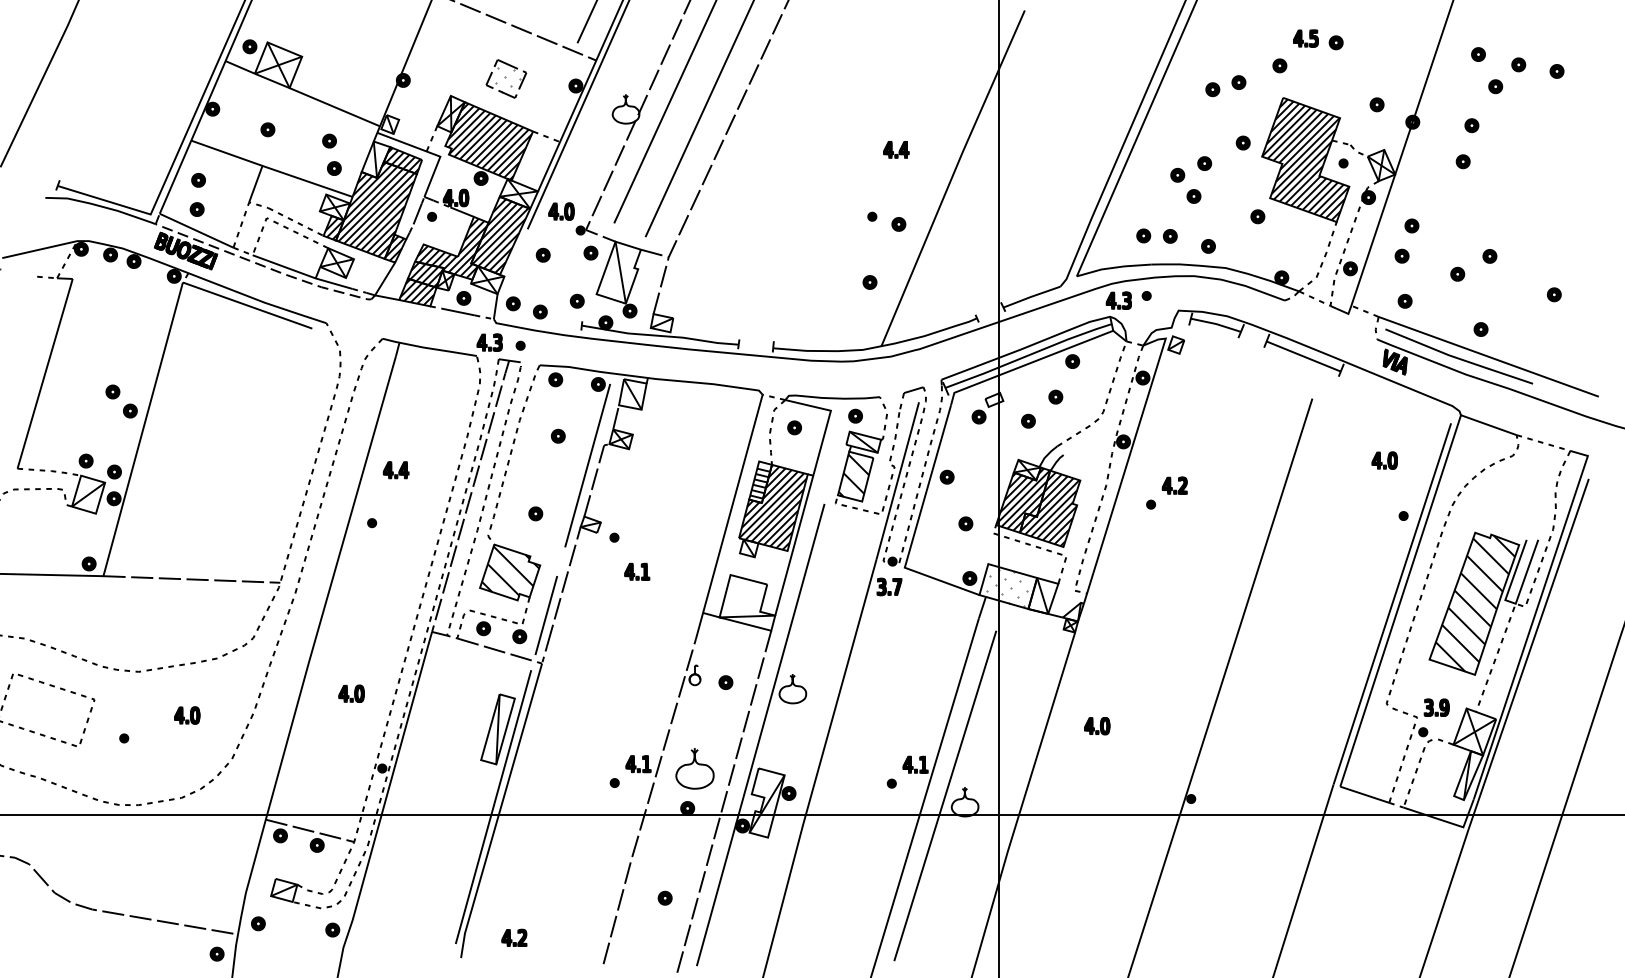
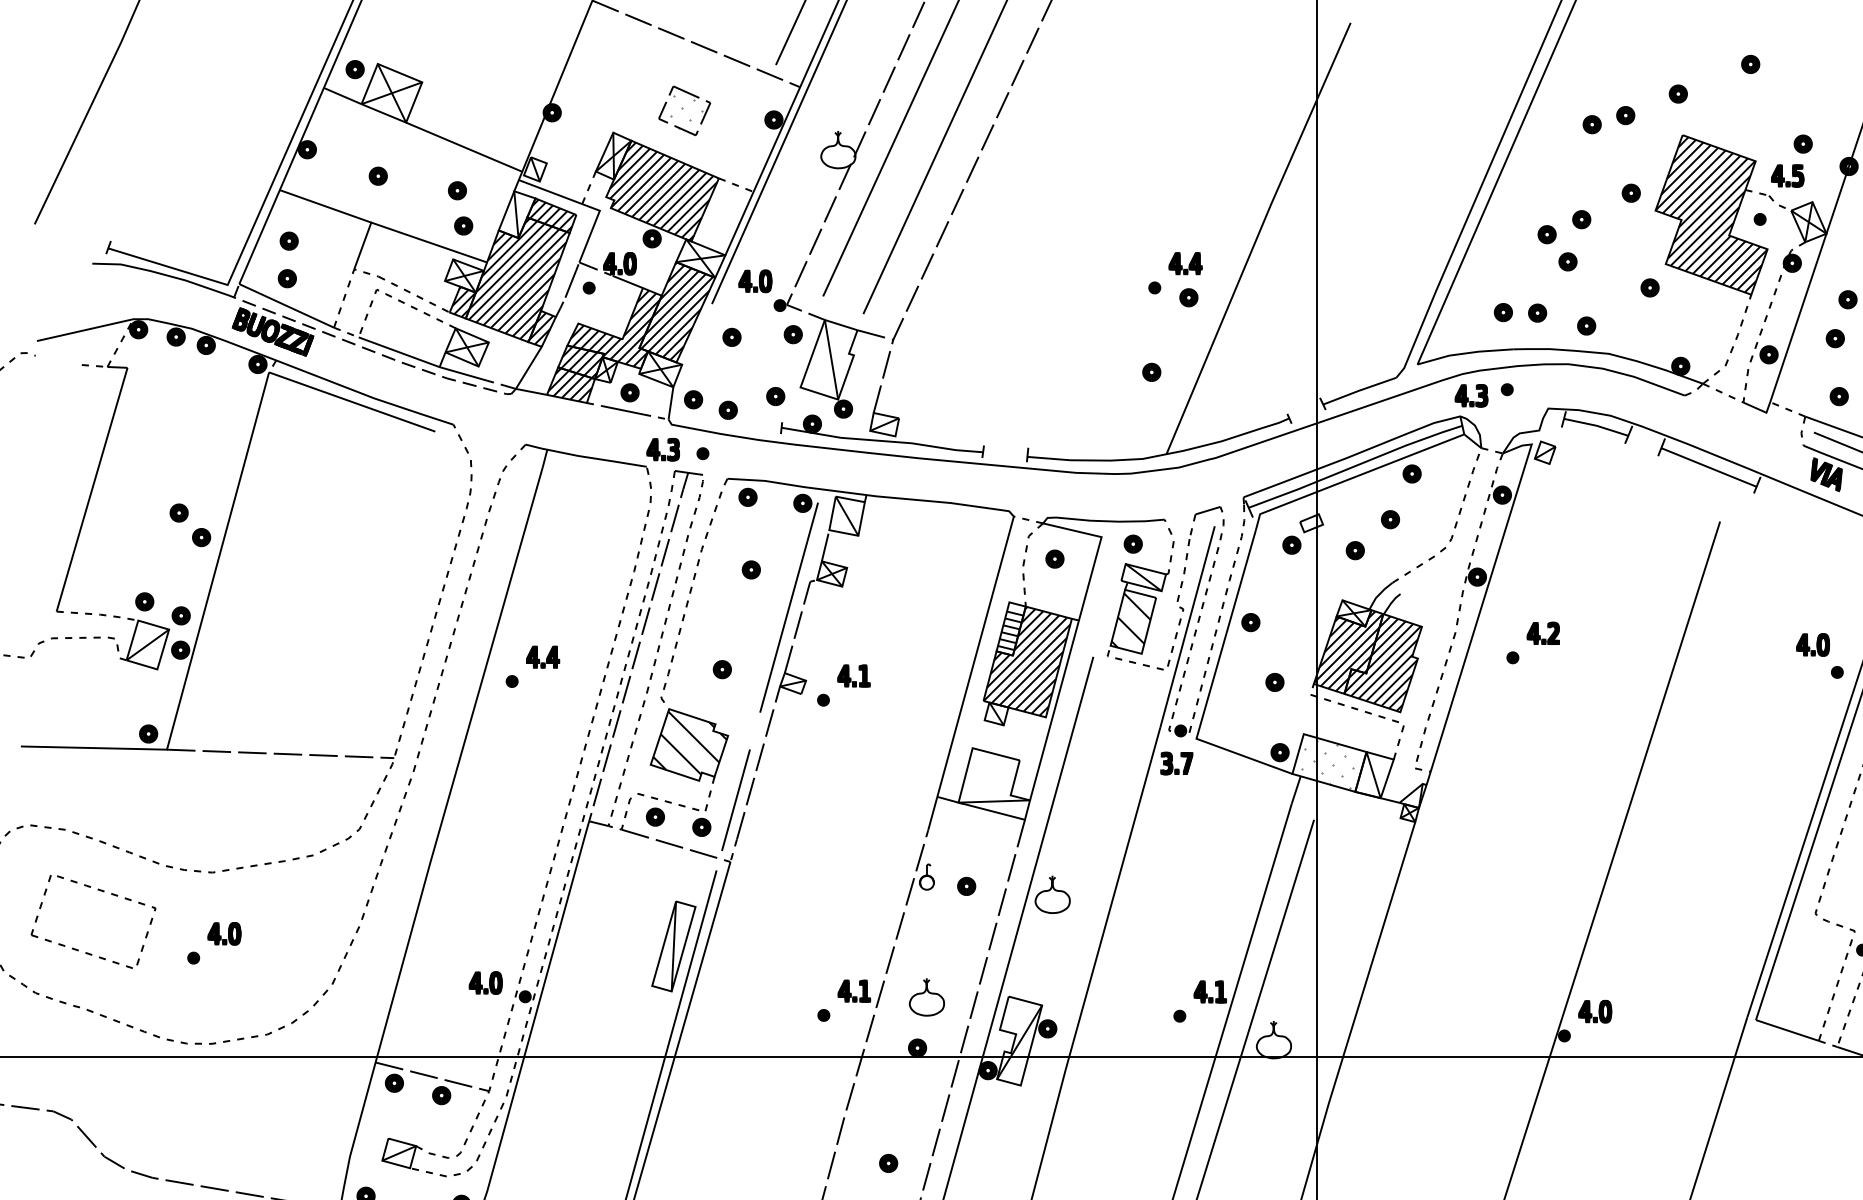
text: (1305, 38) -> (1787, 175), moved
text: (896, 149) -> (1185, 263), moved
text: (1384, 460) -> (1812, 644), moved
text: (395, 470) -> (542, 657), moved
text: (637, 571) -> (854, 675), moved
text: (351, 693) -> (485, 982), moved
text: (187, 715) -> (224, 933), moved
text: (1097, 726) -> (1595, 1012), moved
part: (694, 769) -> (926, 998), size x0.71

